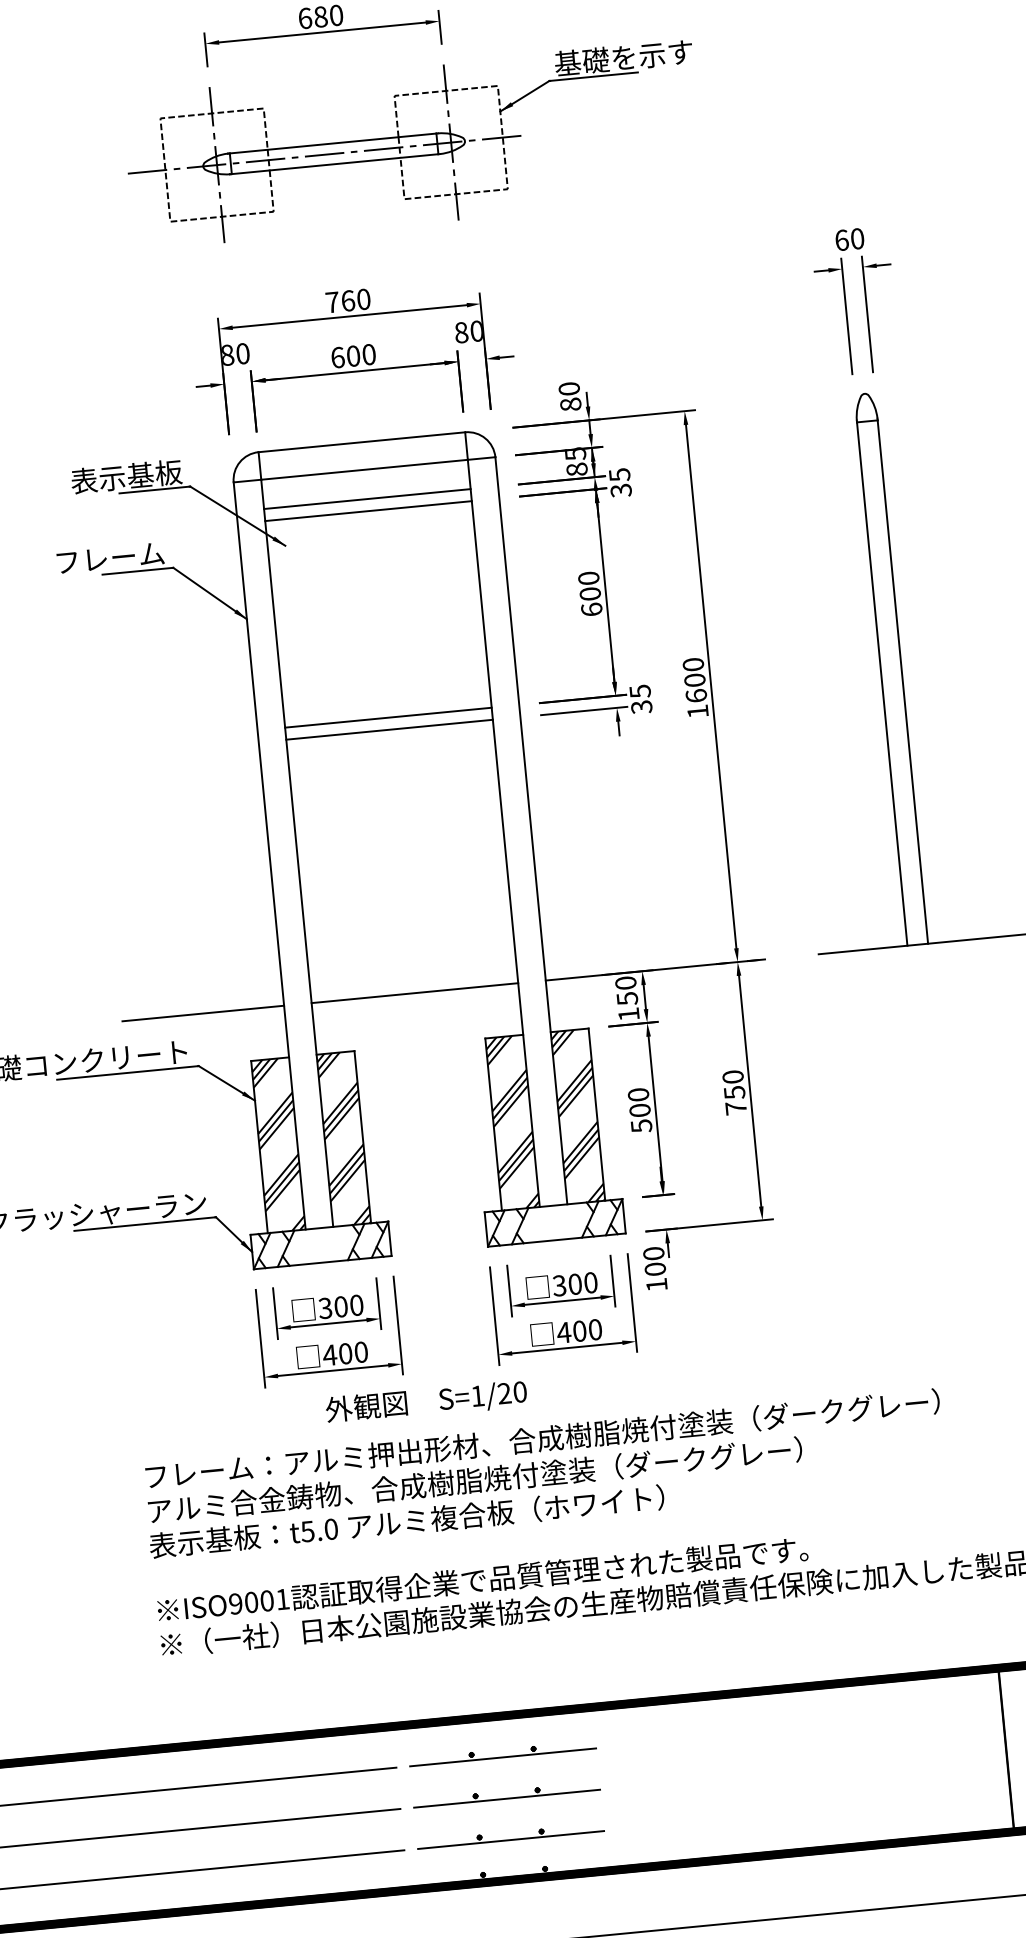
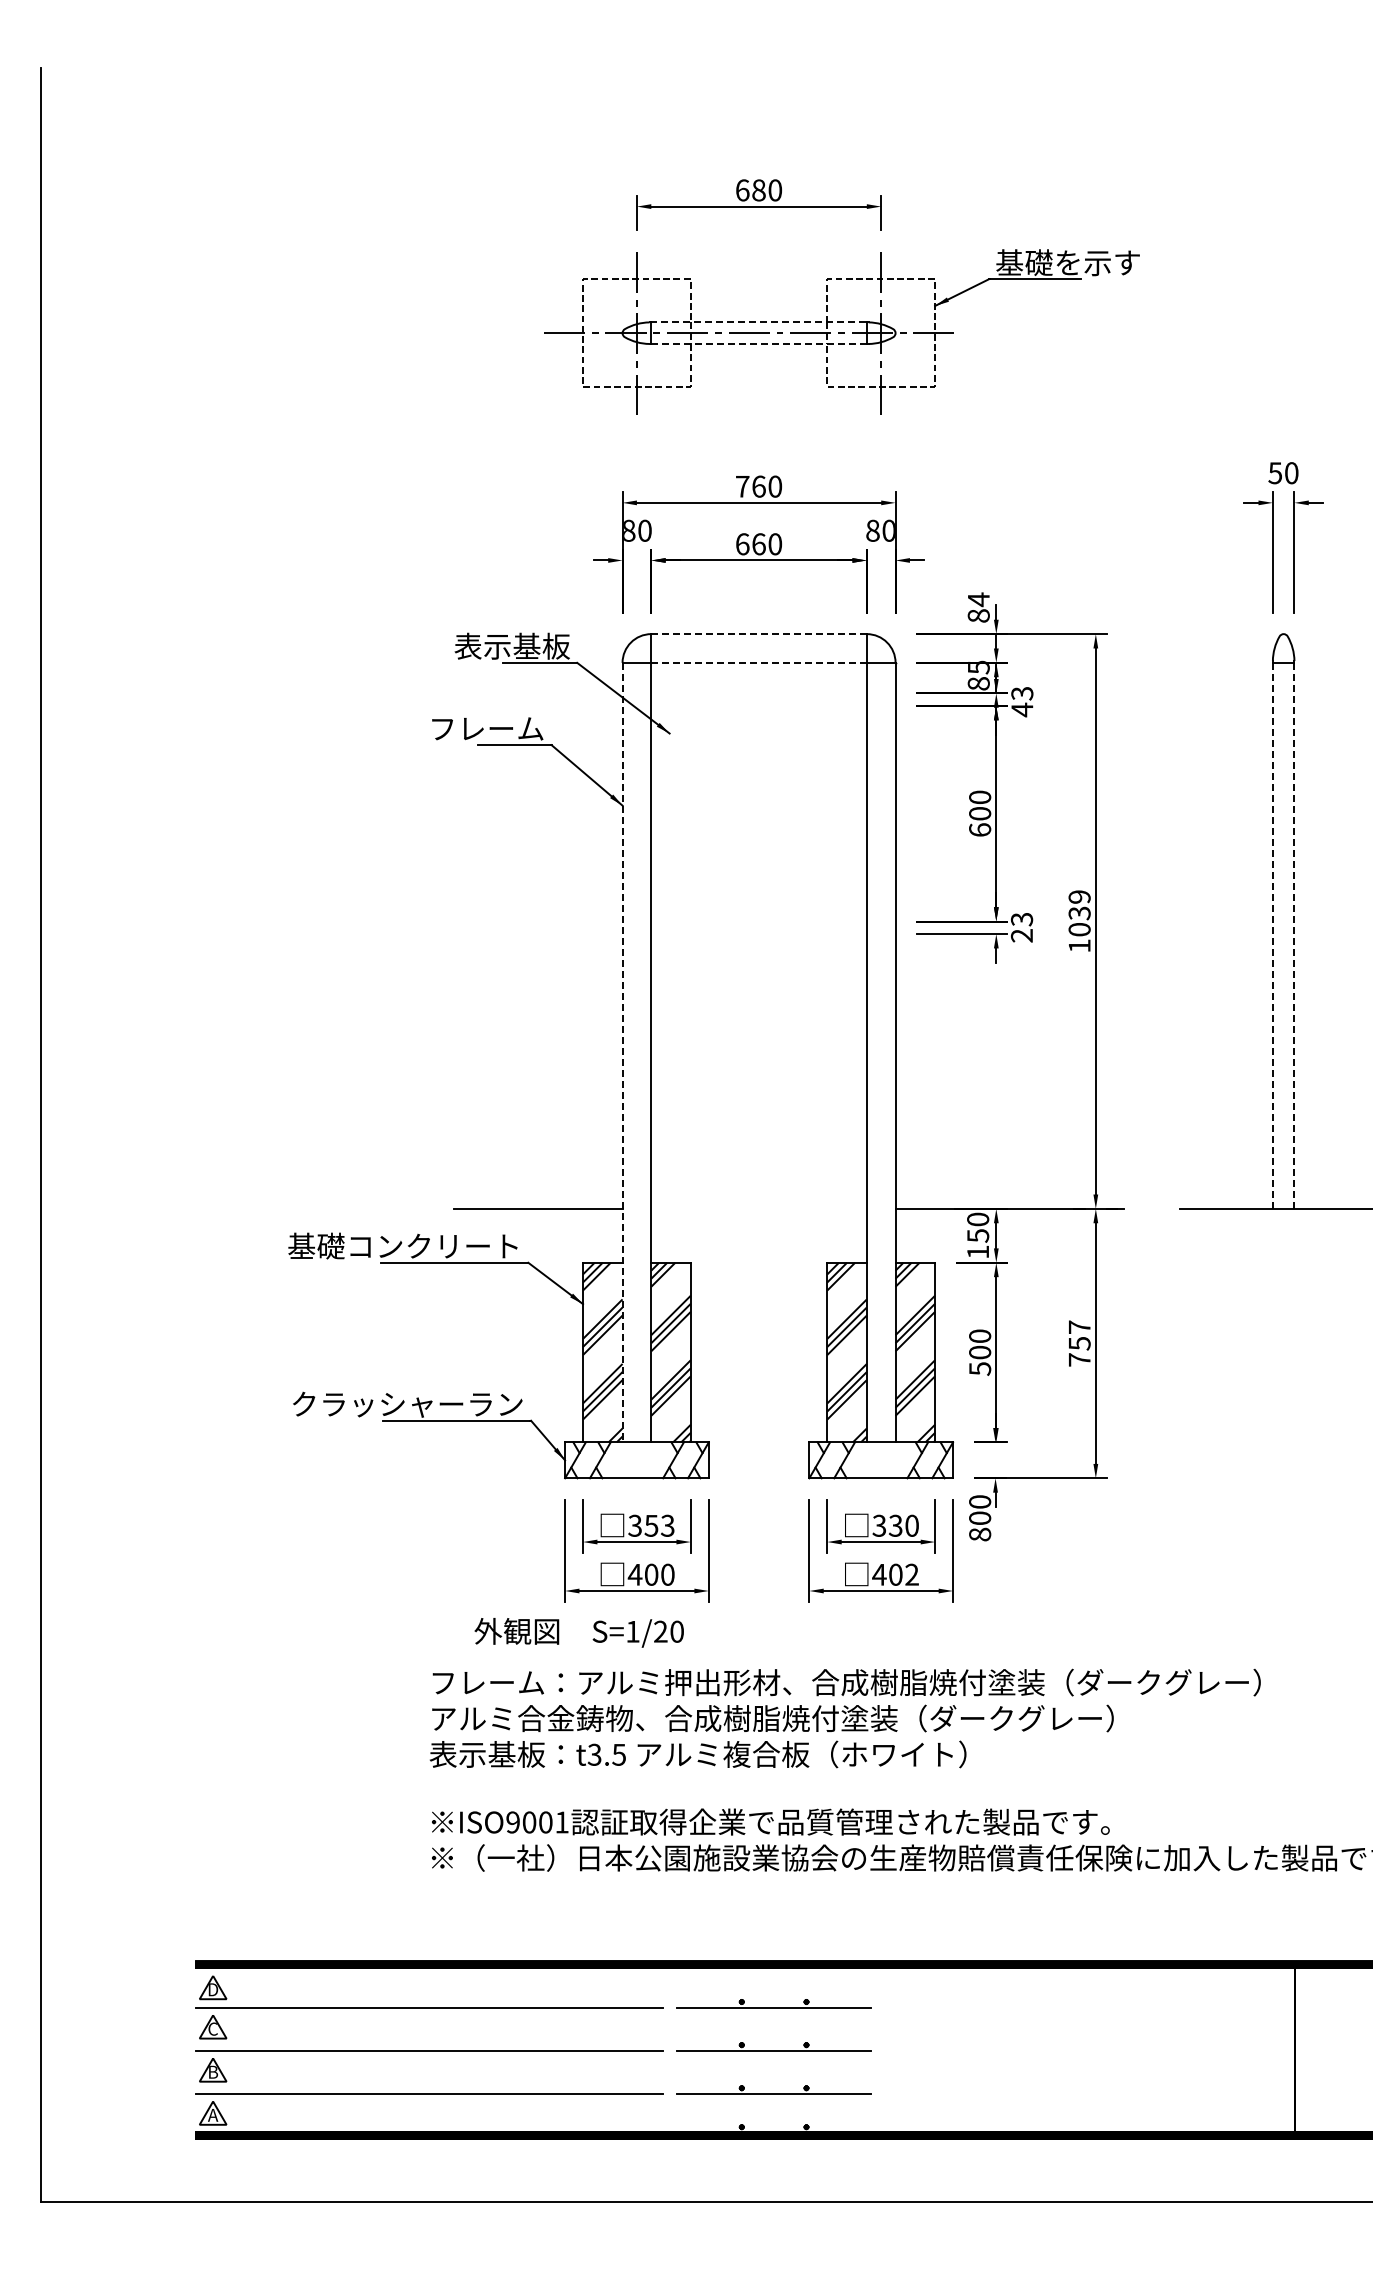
line: (332, 143) -> (758, 322), solid -> dashed
line: (334, 163) -> (758, 343), solid -> dashed
text: (842, 240) -> (1275, 473), 60 -> 50
text: (353, 356) -> (758, 544), 600 -> 660
text: (569, 388) -> (978, 599), 80 -> 84
line: (362, 442) -> (759, 634), solid -> dashed
line: (364, 469) -> (759, 662), solid -> dashed
text: (620, 483) -> (1022, 702), 35 -> 43
line: (366, 499) -> (758, 693), removed
line: (367, 510) -> (758, 705), removed
text: (694, 680) -> (1079, 913), 1600 -> 1039
line: (902, 682) -> (1294, 936), solid -> dashed
line: (881, 683) -> (1272, 935), solid -> dashed
text: (640, 699) -> (1021, 927), 35 -> 23
line: (387, 717) -> (758, 921), removed
line: (389, 730) -> (758, 934), removed
line: (269, 855) -> (622, 1052), solid -> dashed
line: (414, 992) -> (758, 1208), removed
text: (732, 1076) -> (1079, 1326), 750 -> 757
text: (574, 1284) -> (895, 1525), 300 -> 330
text: (657, 1284) -> (980, 1534), 100 -> 800
text: (348, 1305) -> (659, 1525), 300 -> 353
text: (594, 1329) -> (911, 1574), 400 -> 402
text: (425, 1401) -> (578, 1632), moved
text: (319, 1530) -> (606, 1754), t5.0 -> t3.5

